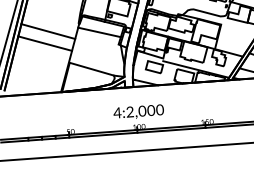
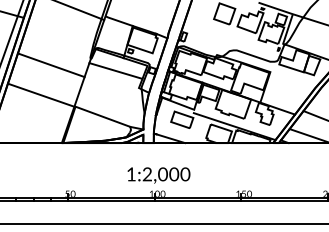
line: (44, 43) -> (40, 94), moved
text: (117, 113) -> (131, 174), 4:2,000 -> 1:2,000

